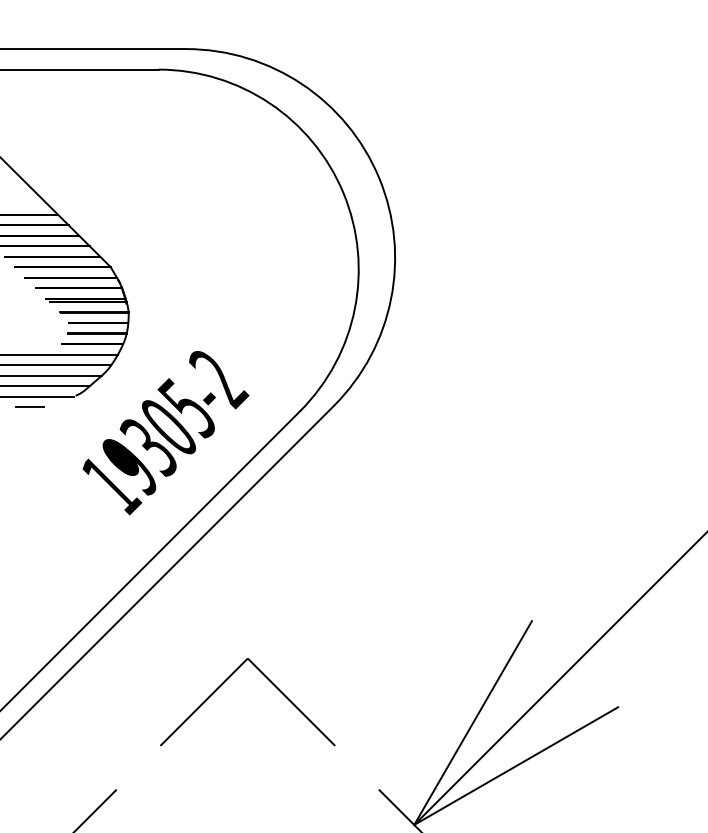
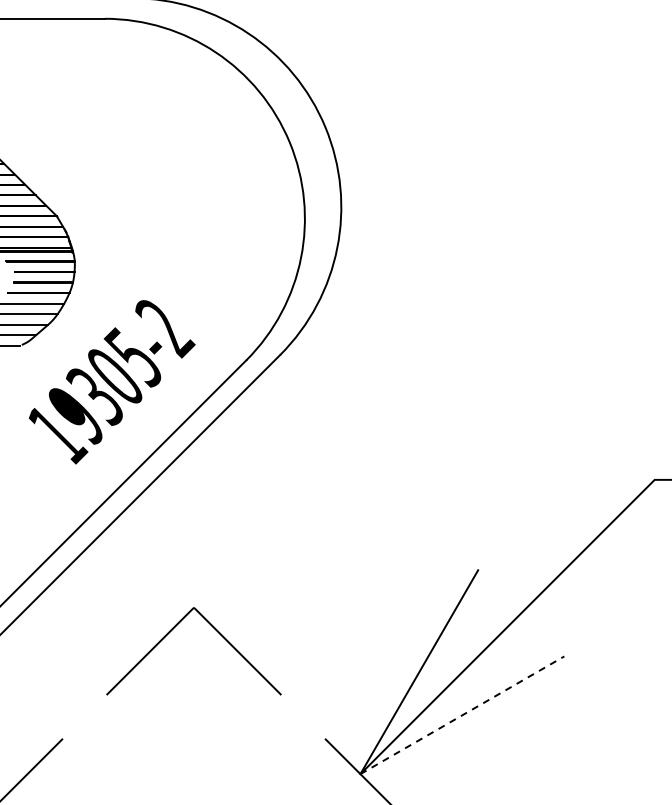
line: (516, 766) -> (462, 715), solid -> dashed

